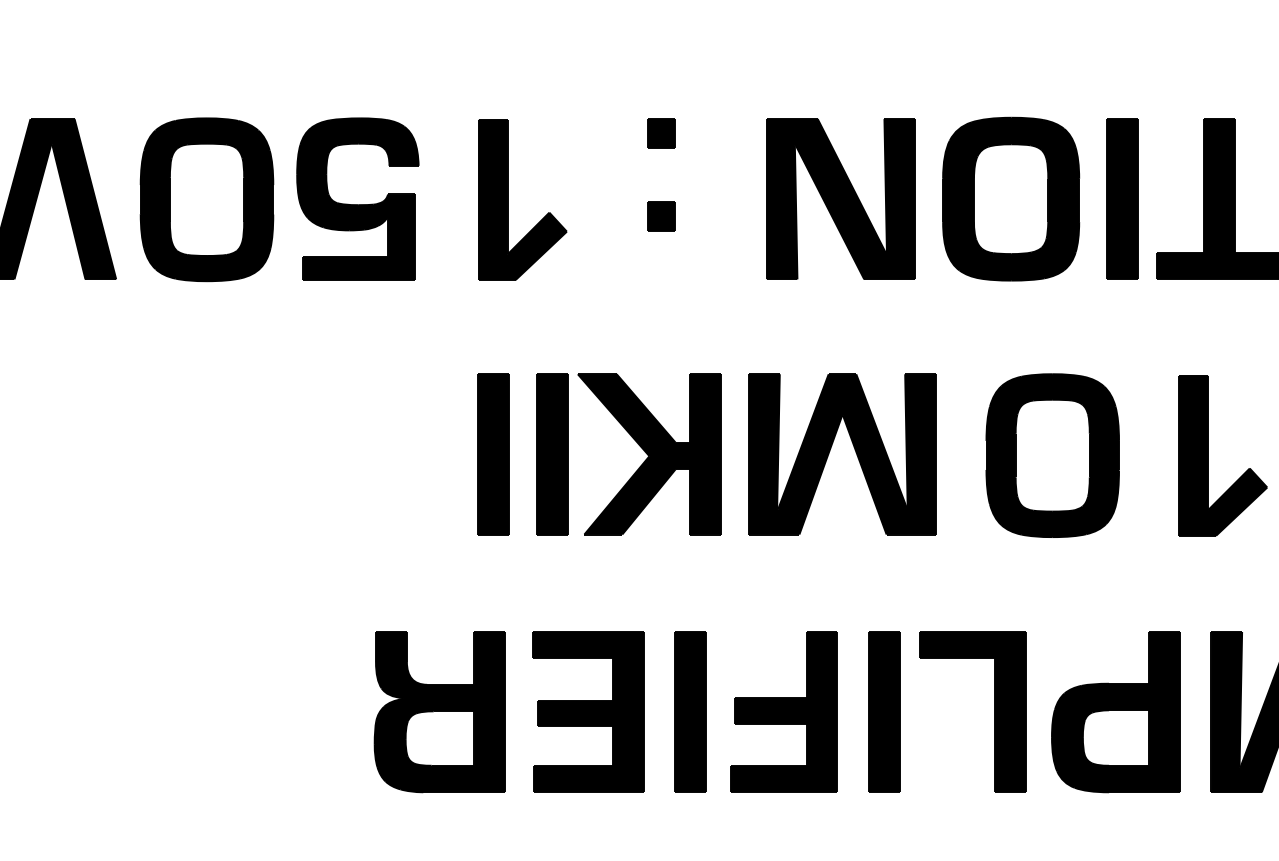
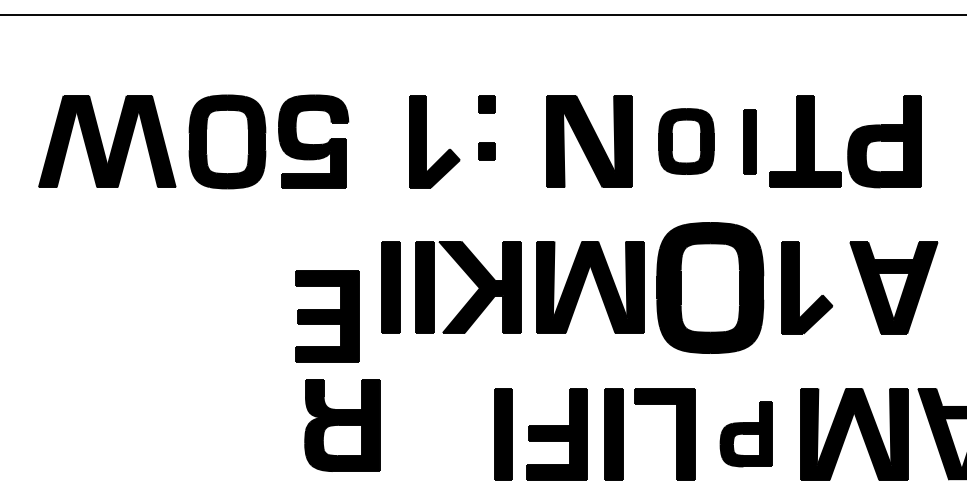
part: (508, 198) -> (426, 141), moved
part: (1011, 198) -> (686, 141), size x0.7
part: (1121, 198) -> (749, 141), size x0.7
part: (1051, 454) -> (709, 287), size x1.4
part: (440, 712) -> (342, 425), moved
part: (588, 712) -> (327, 316), moved
part: (1114, 712) -> (745, 434), size x0.7

